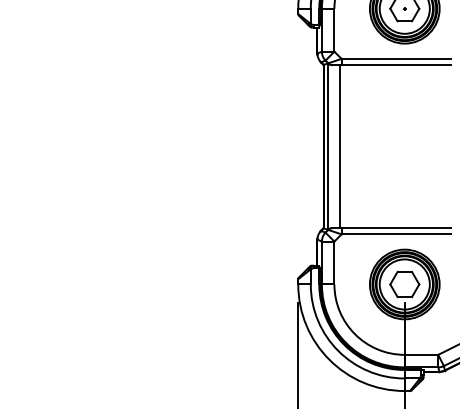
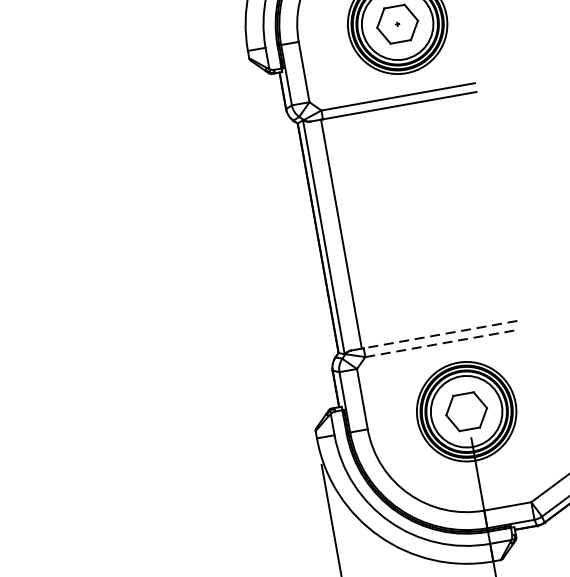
line: (396, 228) -> (440, 335), solid -> dashed
line: (396, 234) -> (442, 343), solid -> dashed

